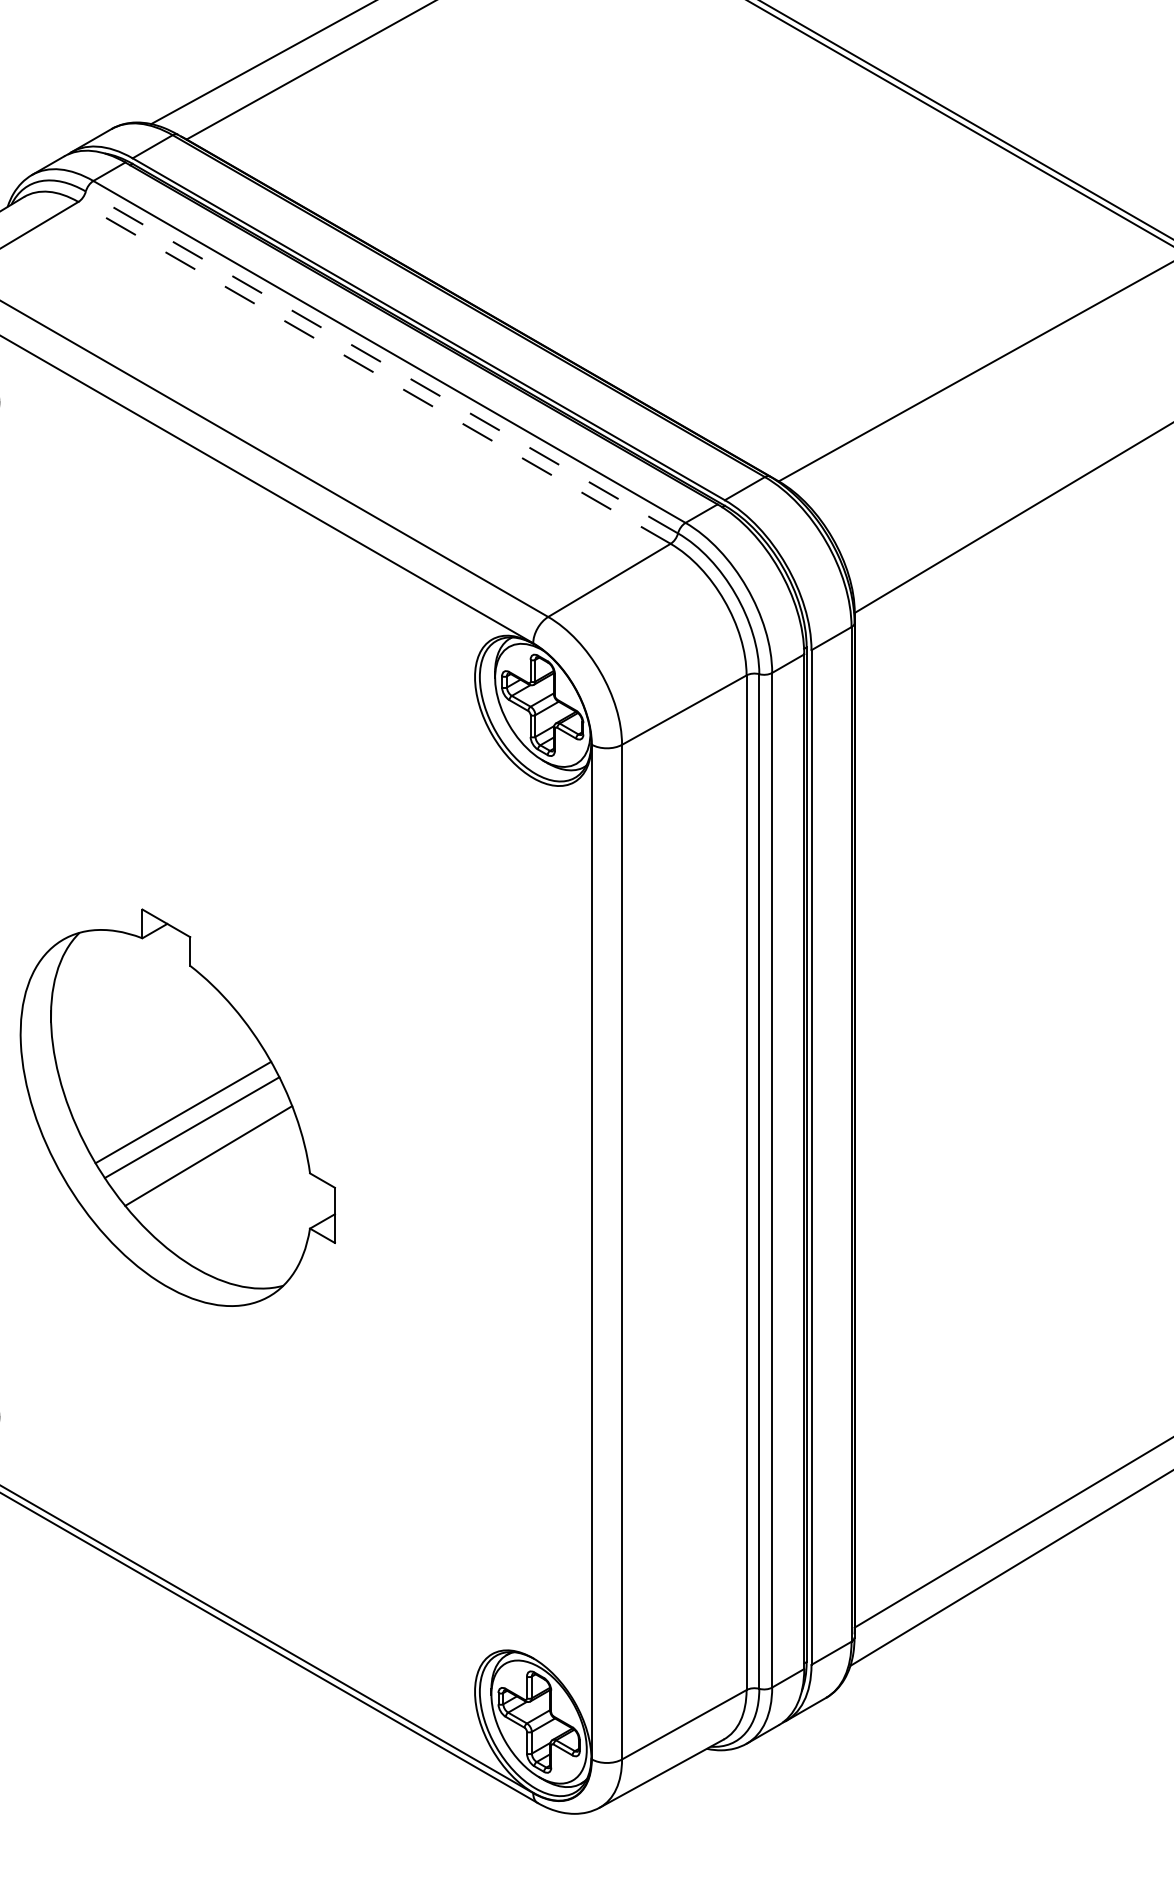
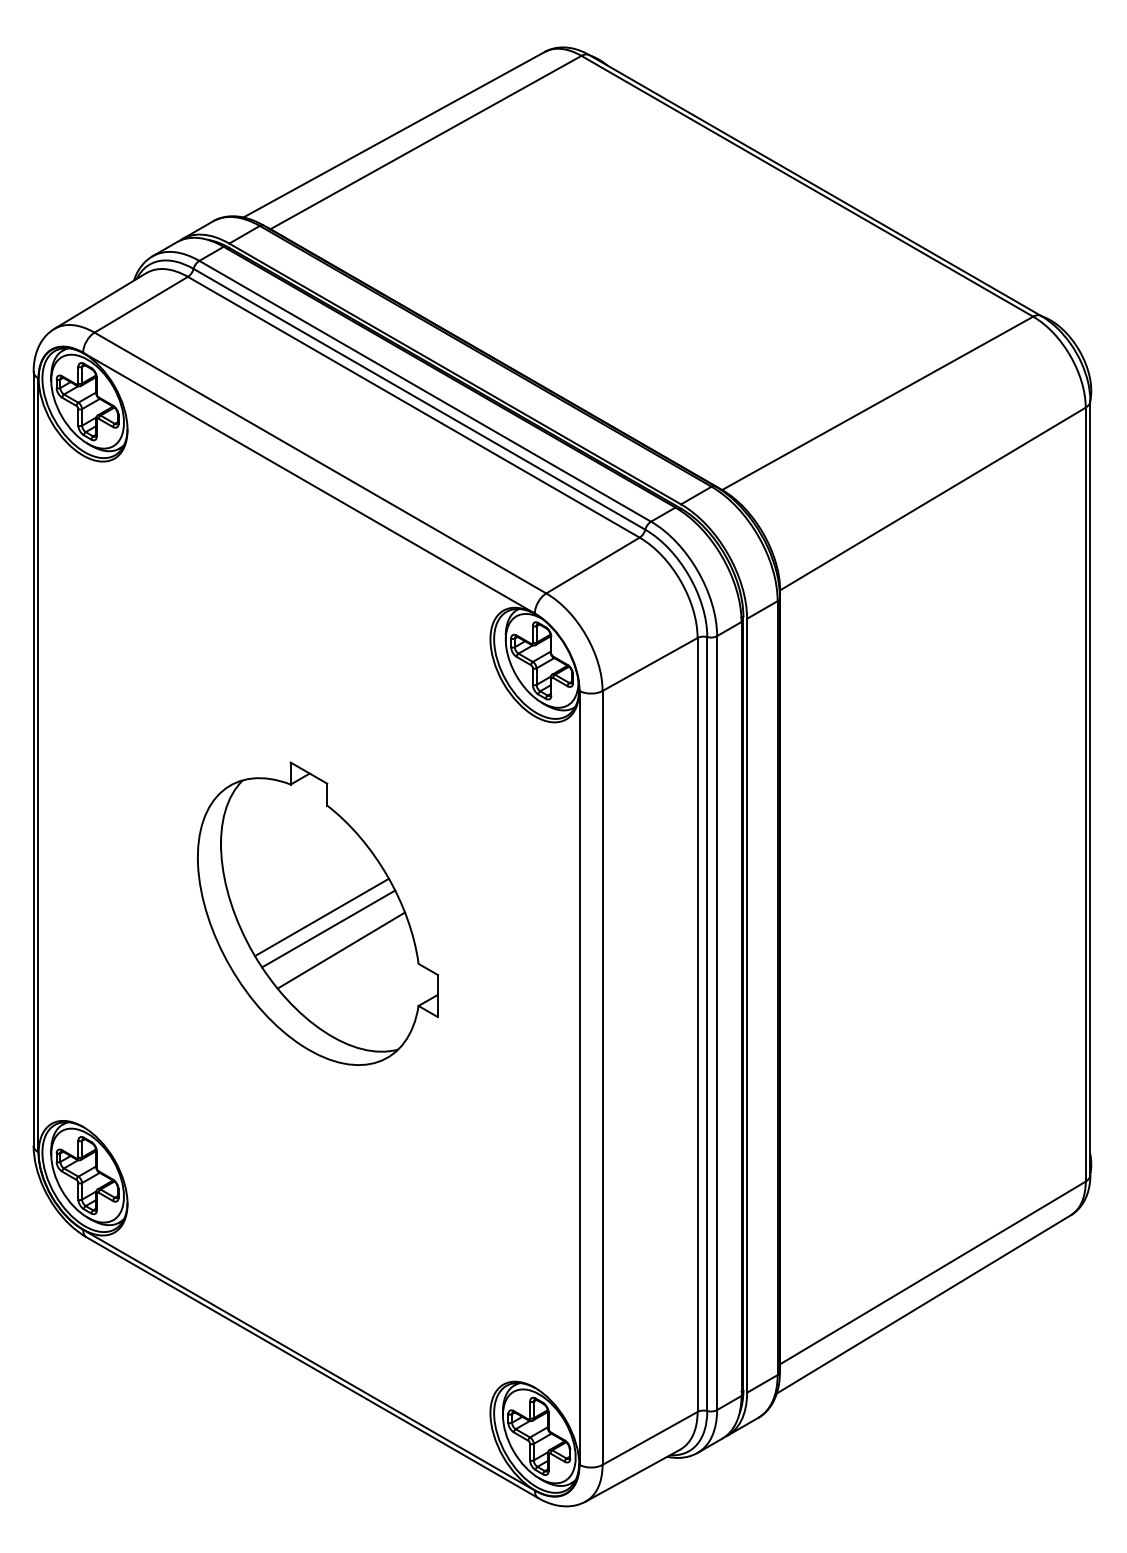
line: (382, 362) -> (419, 399), dashed -> solid
line: (374, 373) -> (413, 407), dashed -> solid
part: (177, 1107) -> (317, 913), moved

